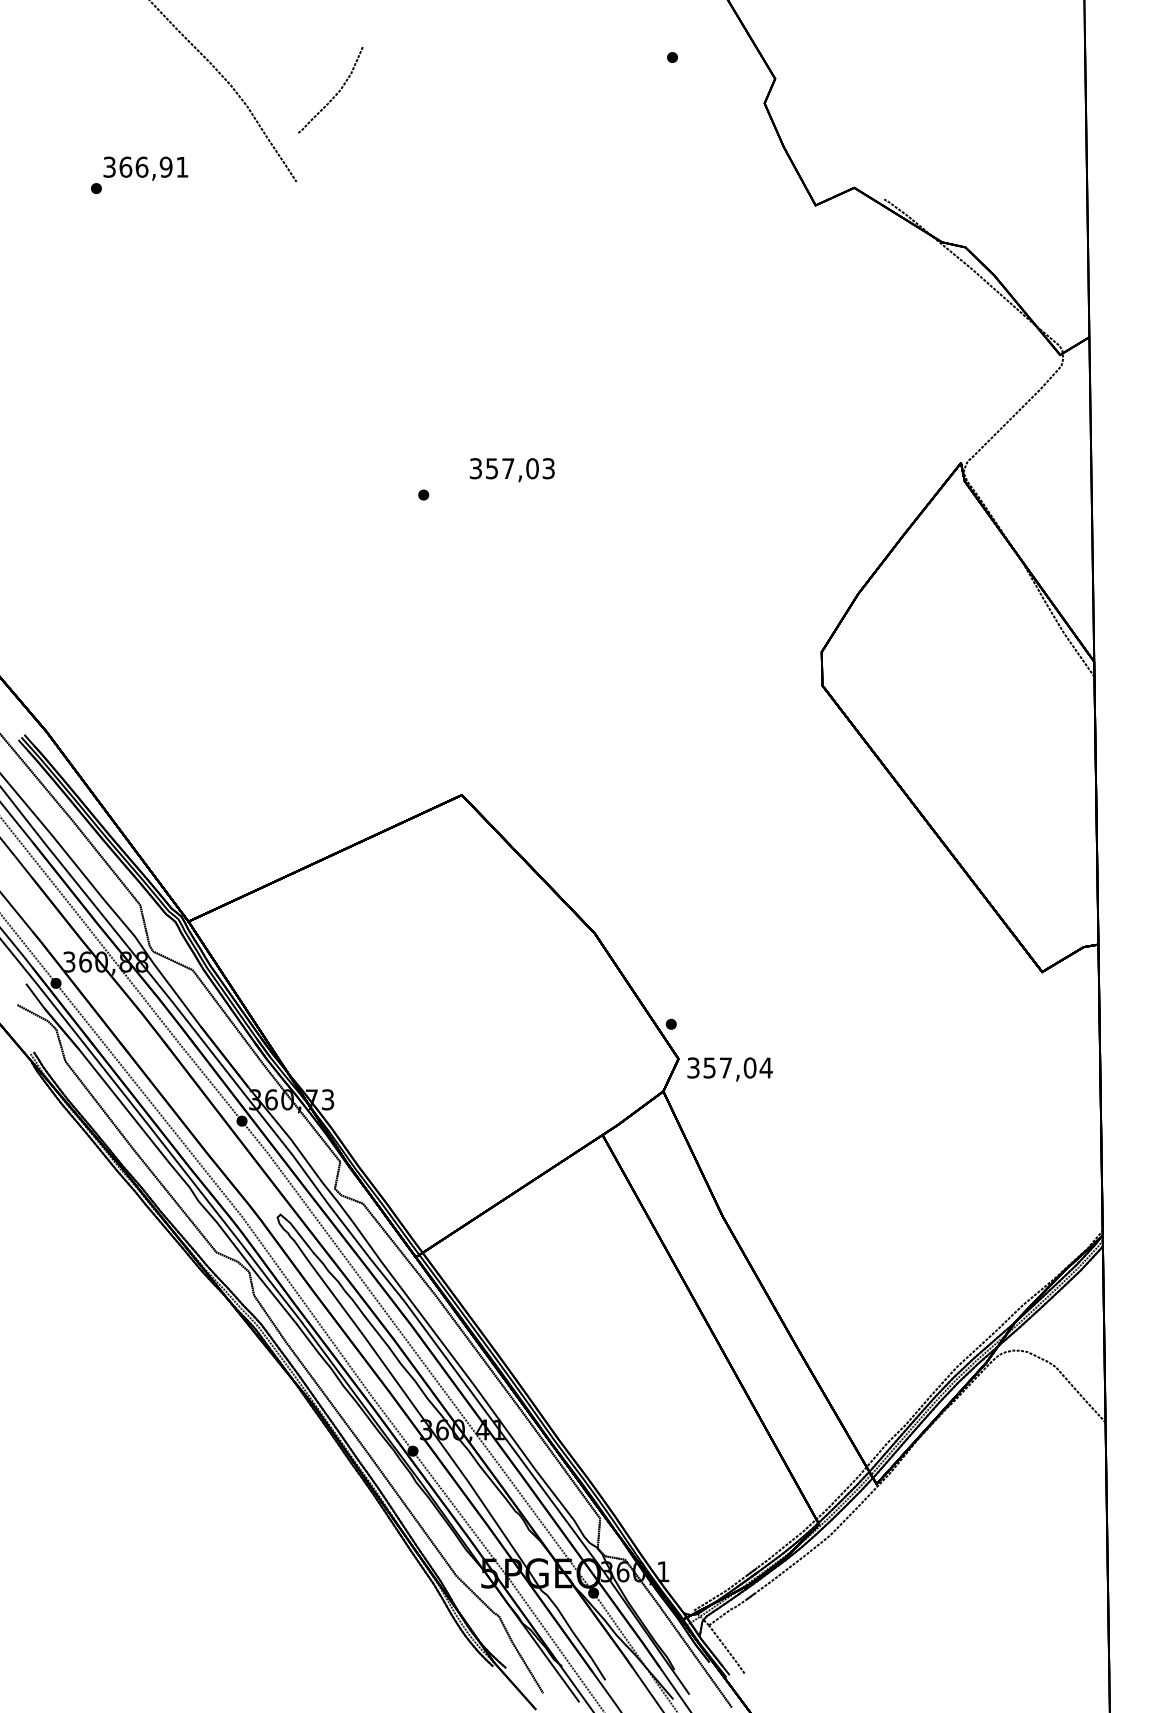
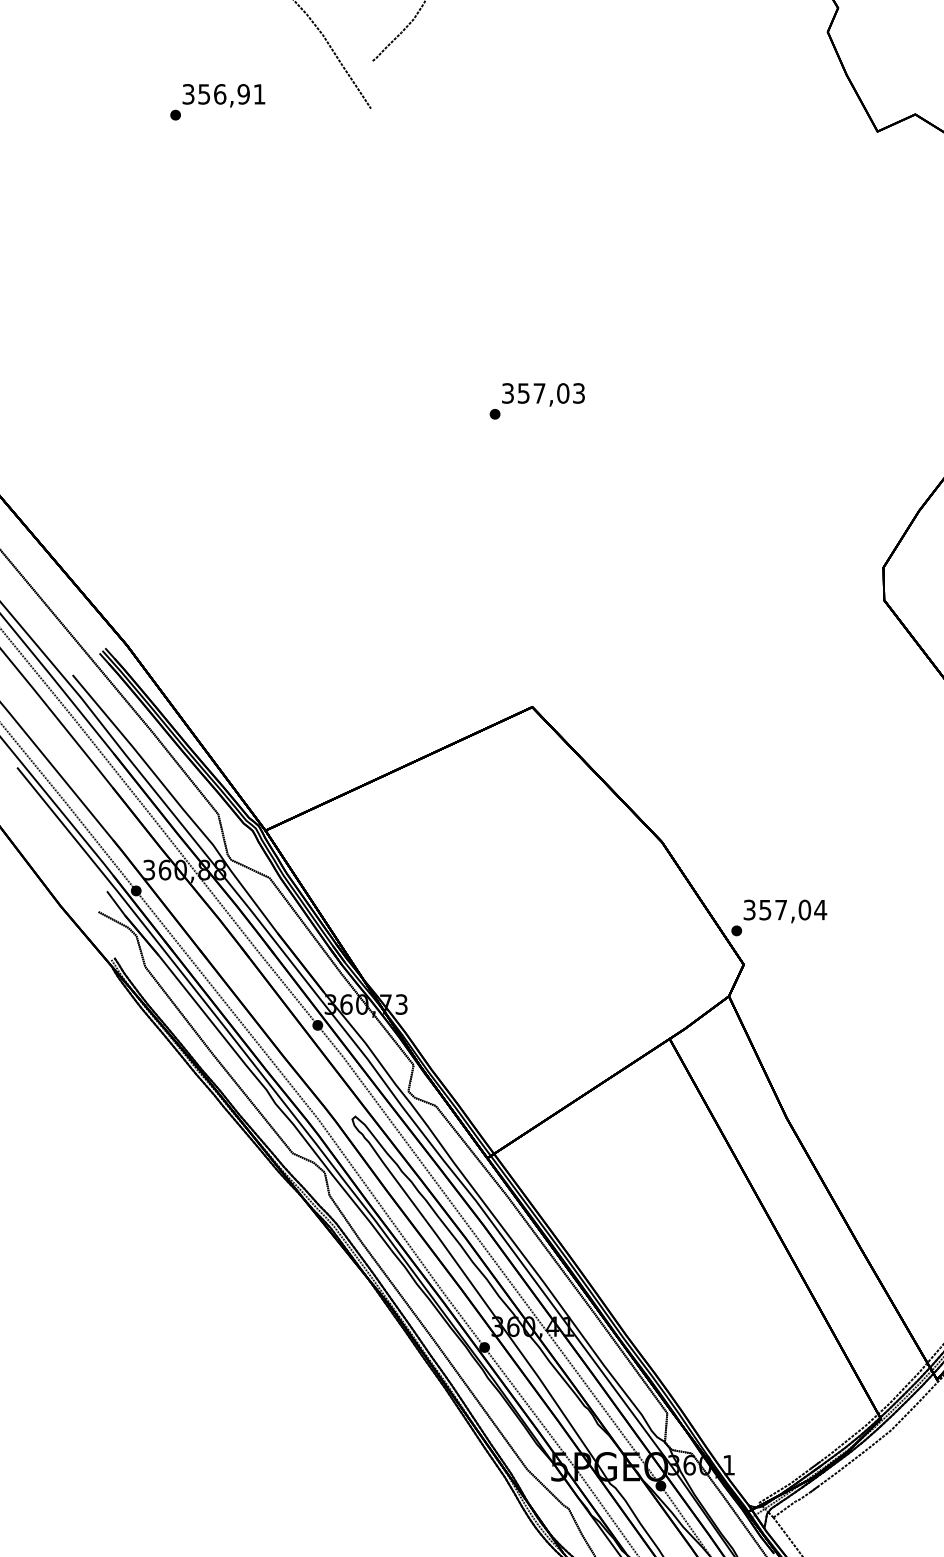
text: (125, 166) -> (204, 93), 366,91 -> 356,91
text: (511, 470) -> (542, 395), moved
text: (729, 1069) -> (784, 911), moved

